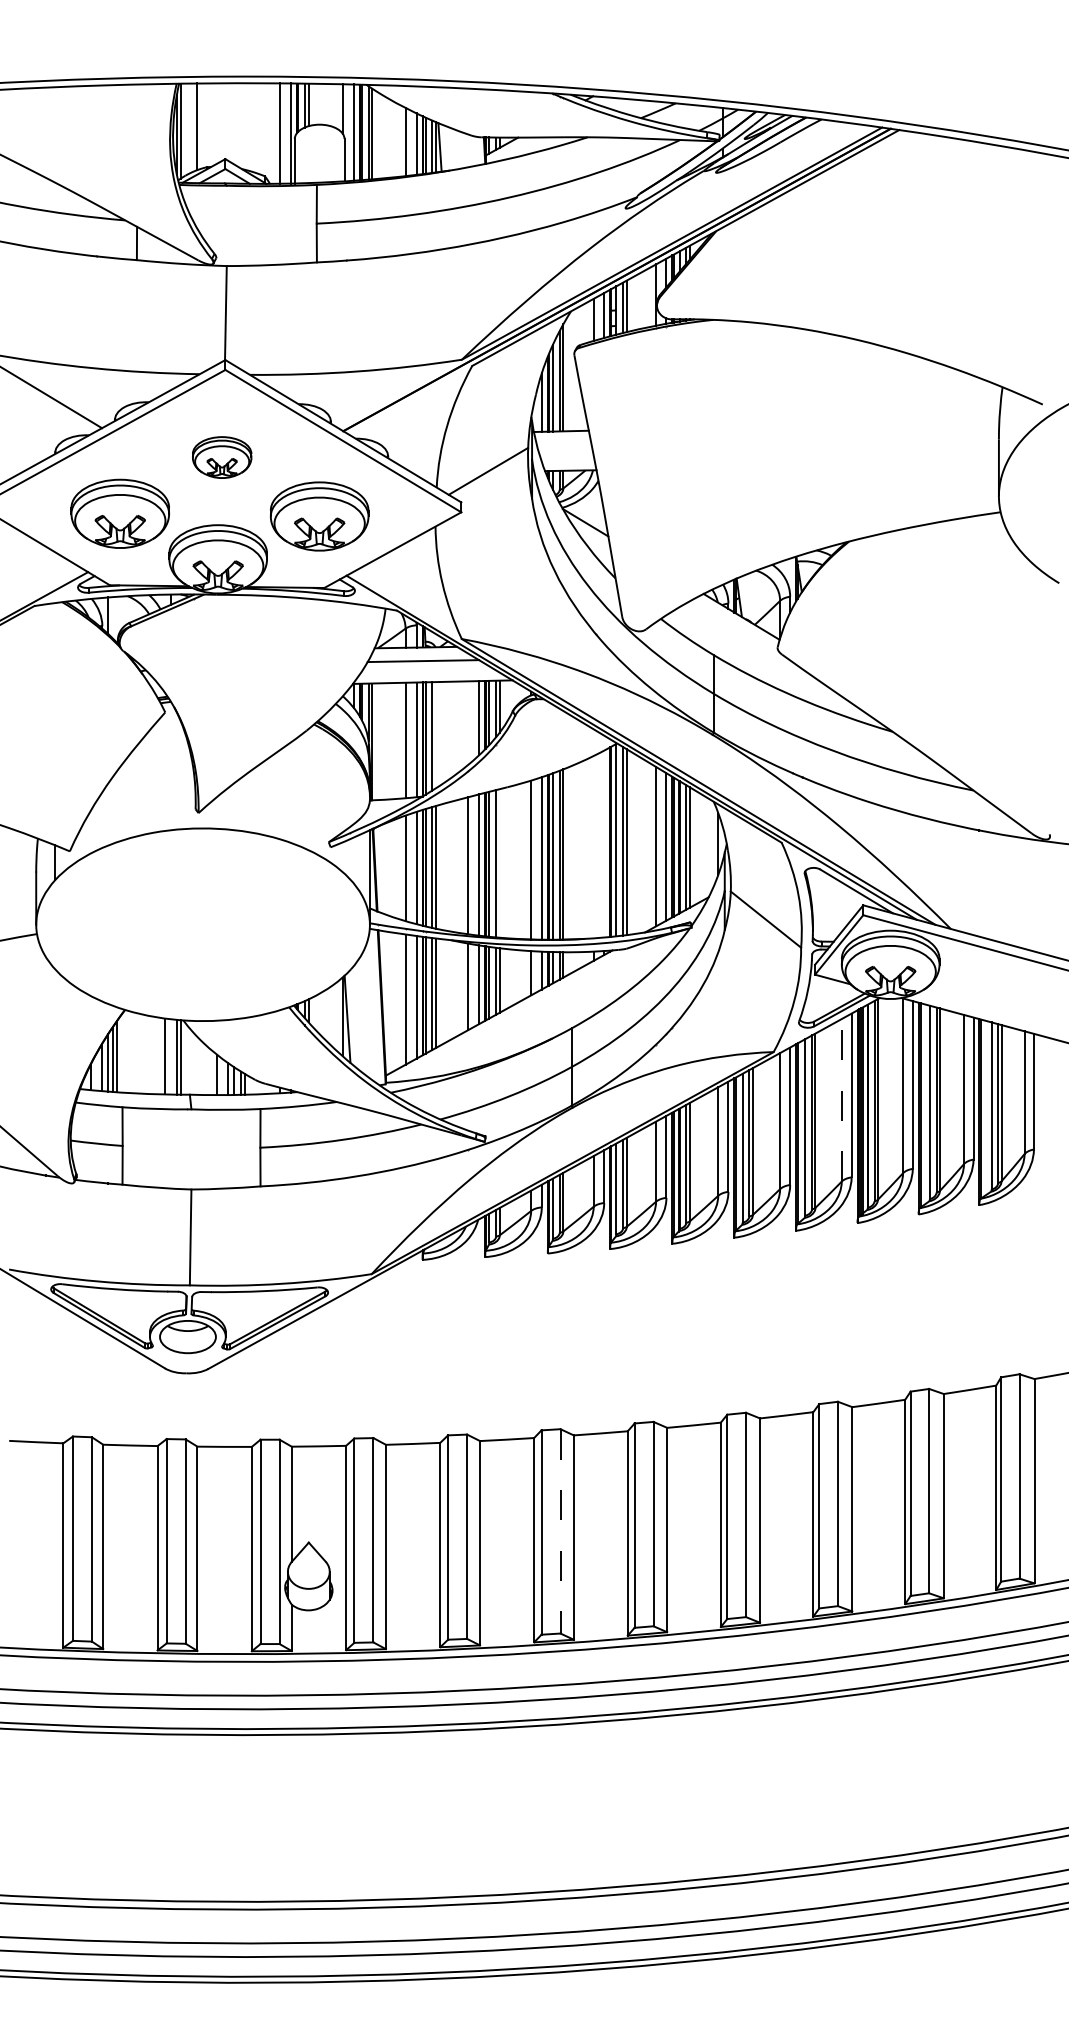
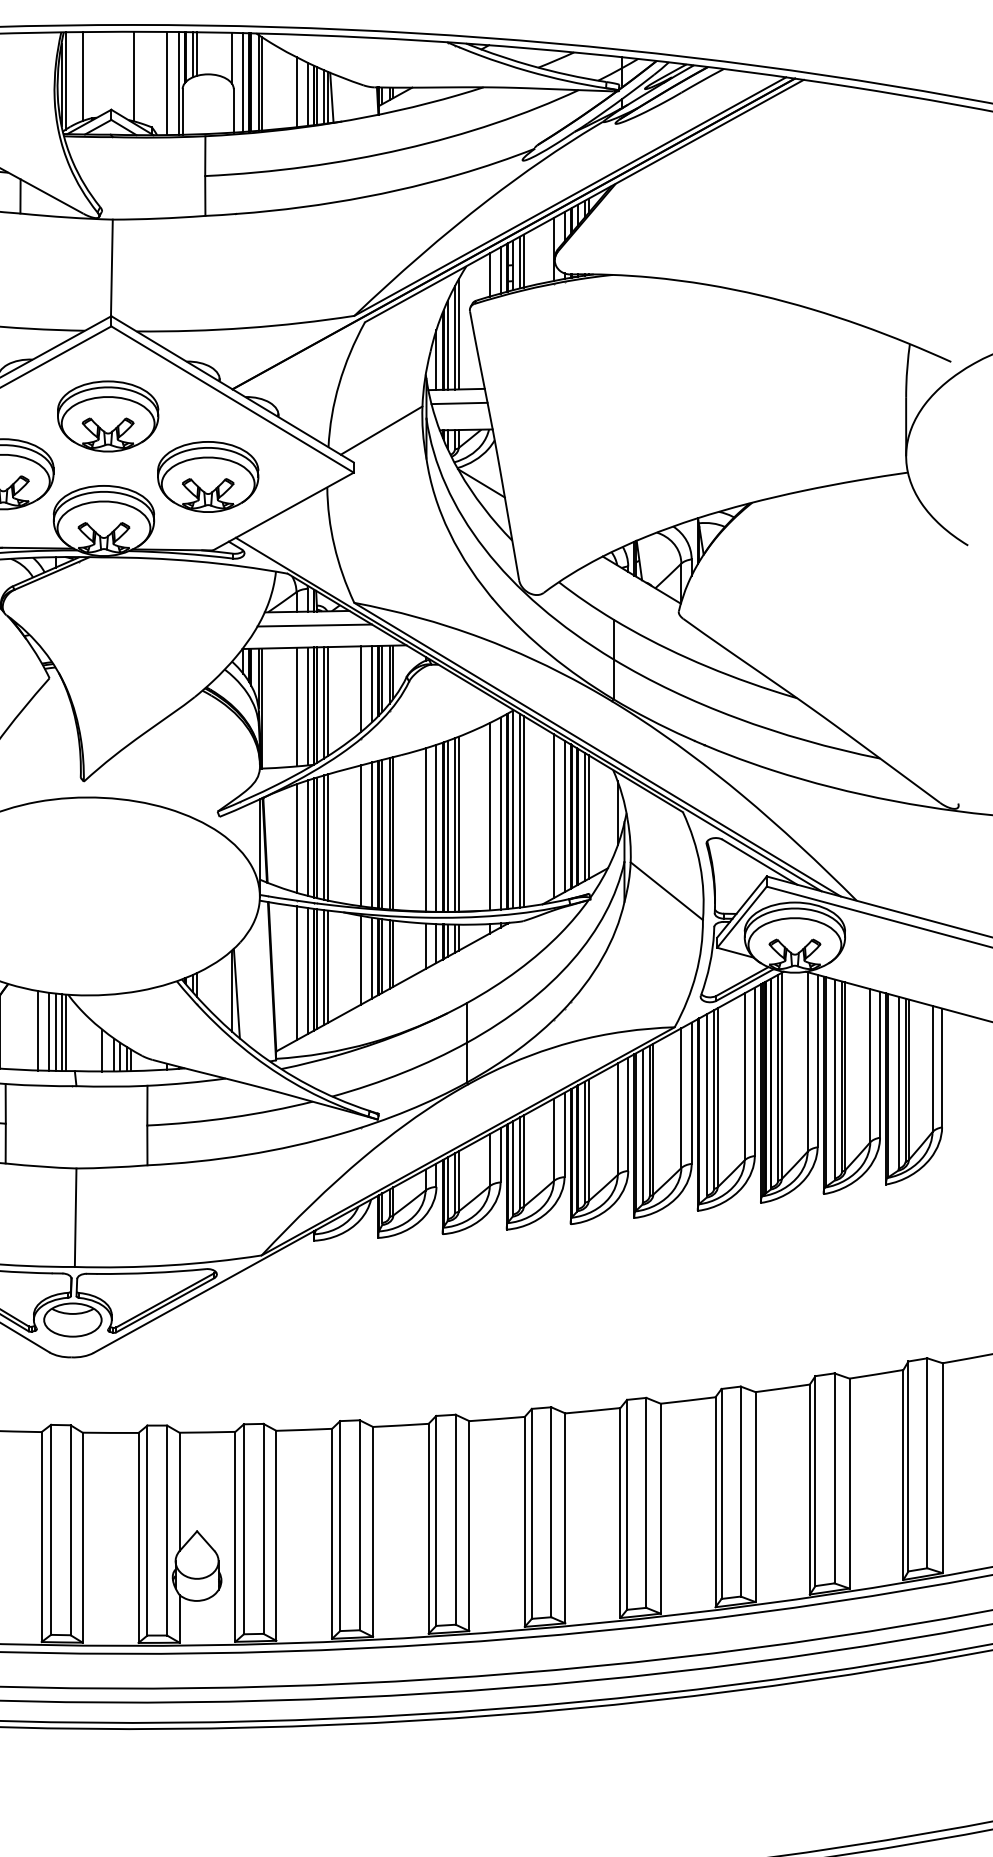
line: (247, 126) -> (134, 76), added
line: (564, 444) -> (459, 402), added
part: (221, 457) -> (107, 416), size x1.67
line: (468, 722) -> (361, 688), added
line: (436, 735) -> (328, 701), added
line: (604, 843) -> (500, 812), added
line: (593, 847) -> (489, 817), added
line: (499, 863) -> (393, 833), added
line: (153, 1055) -> (37, 1030), added
line: (171, 1056) -> (55, 1031), added
line: (841, 1099) -> (744, 1075), dashed -> solid
line: (560, 1531) -> (455, 1519), dashed -> solid

